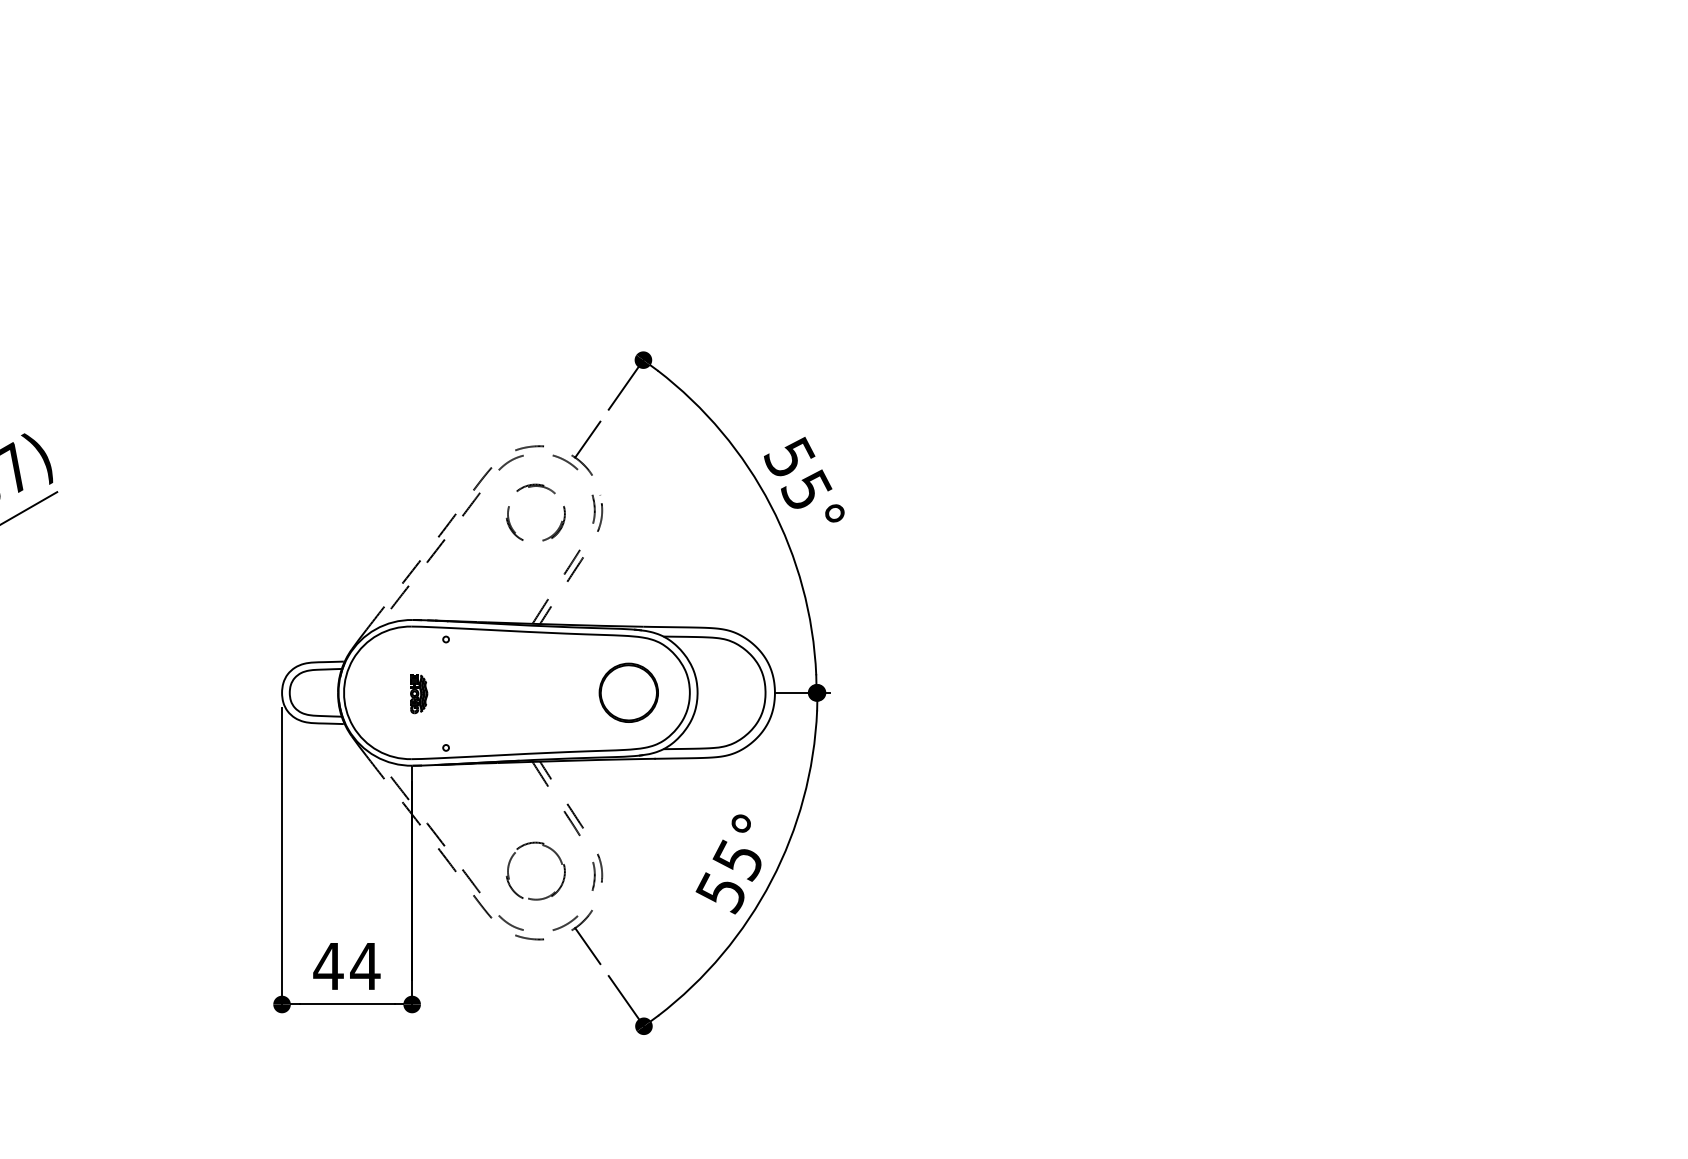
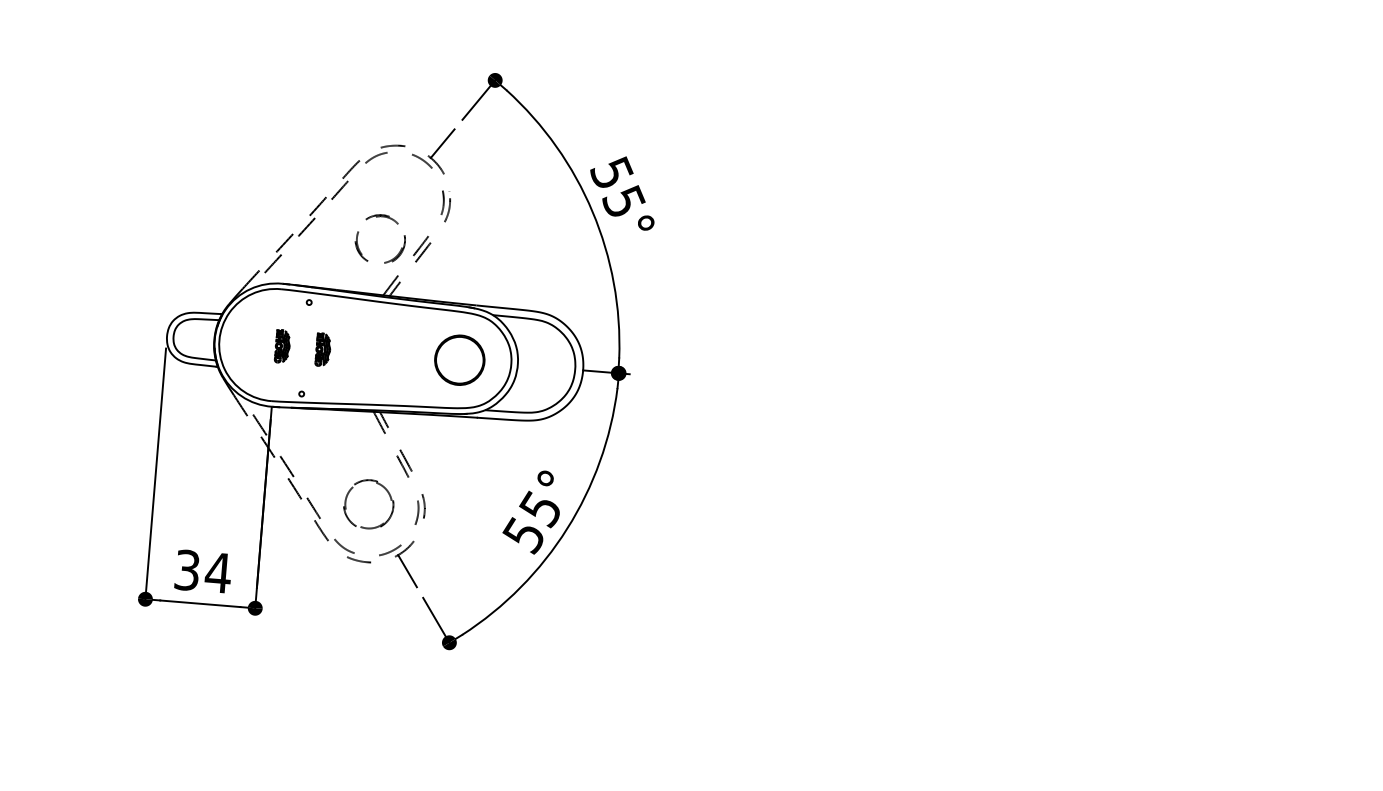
part: (533, 487) -> (380, 217), moved
part: (467, 694) -> (323, 350), added
text: (328, 966) -> (187, 570), 44 -> 34

